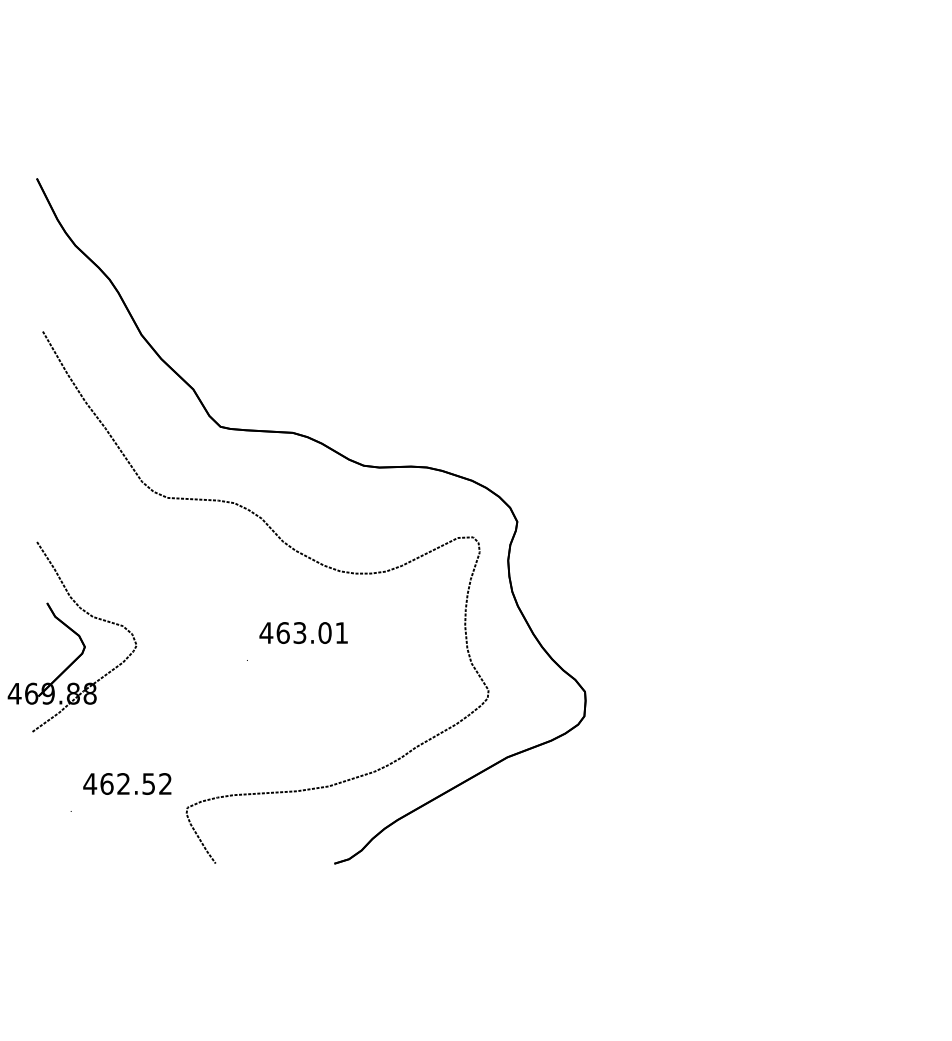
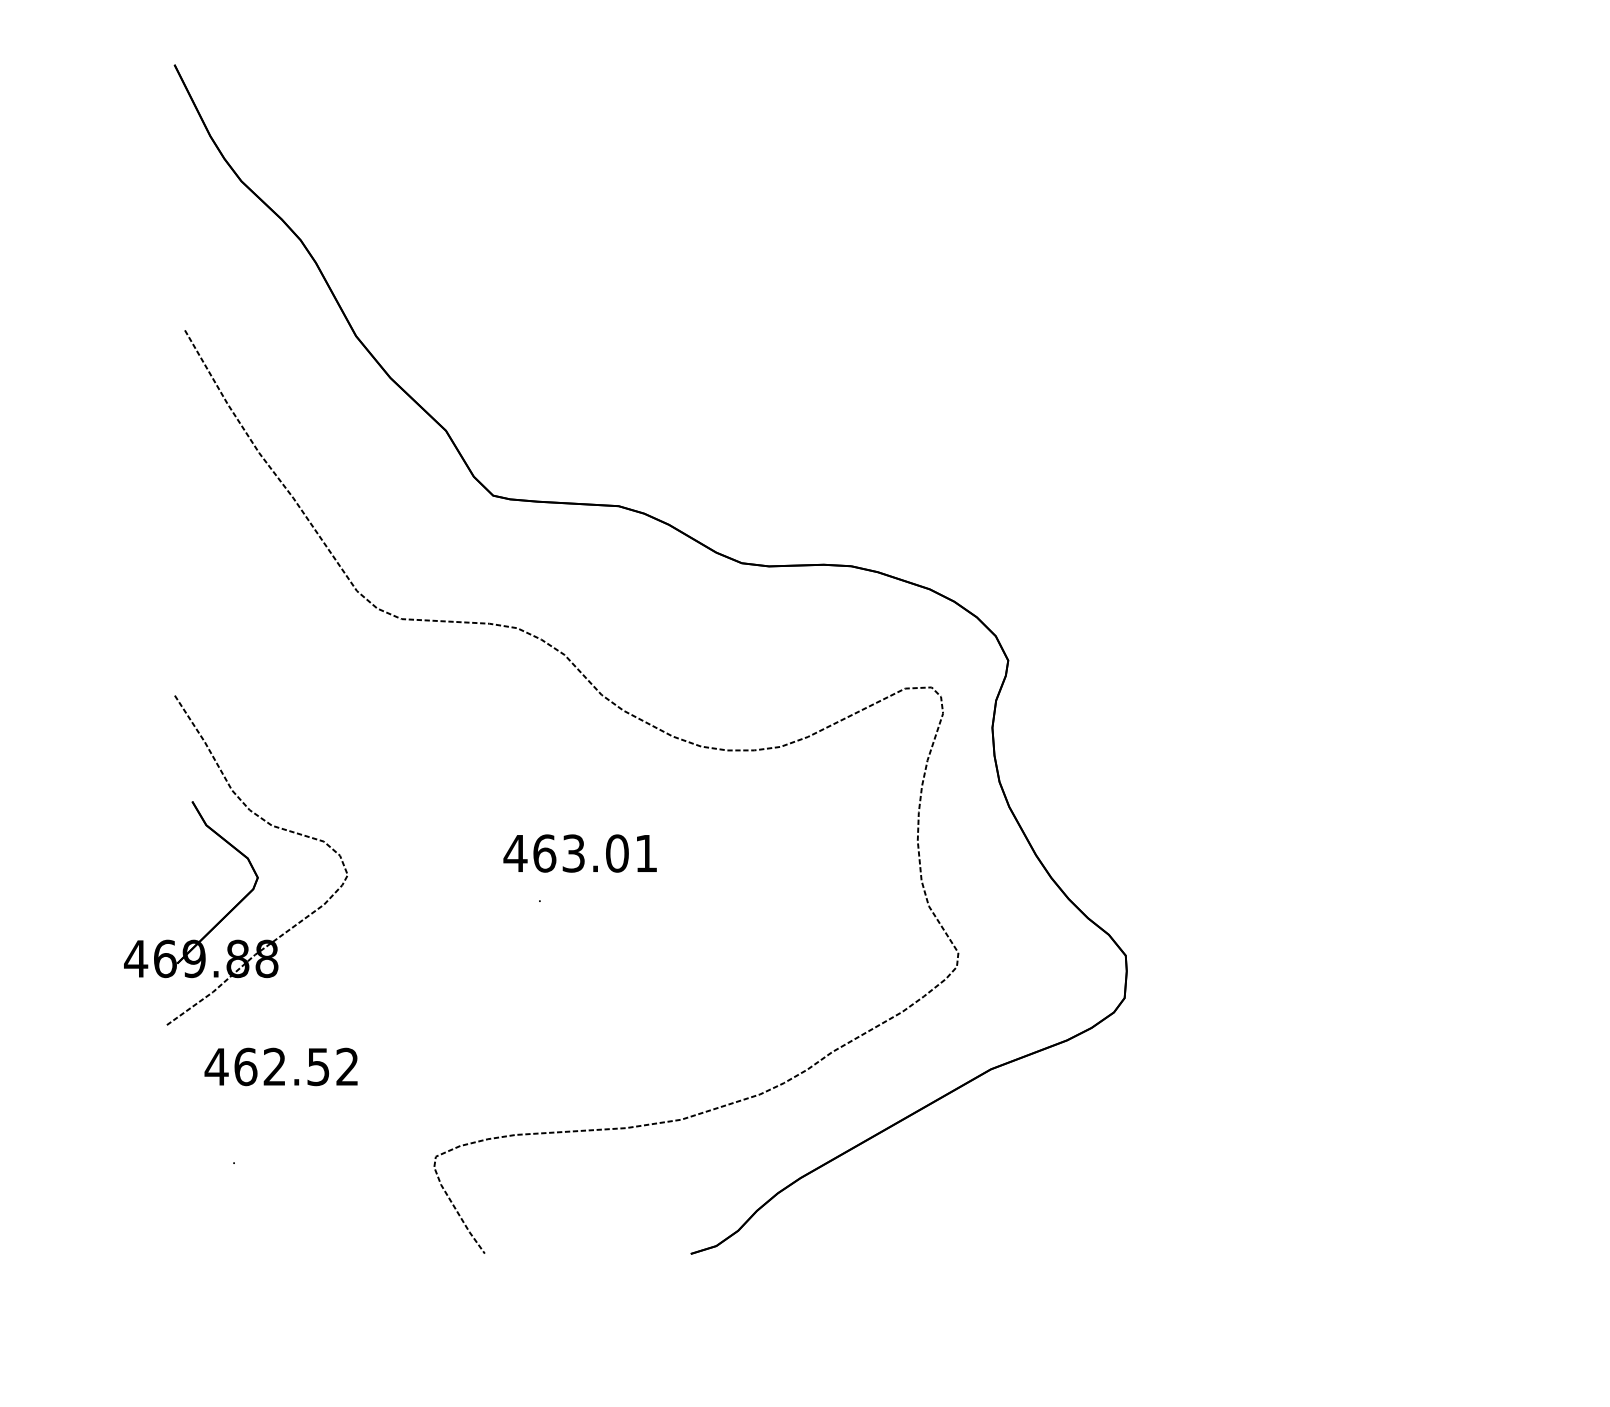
text: (303, 632) -> (579, 852), moved
text: (127, 783) -> (281, 1066), moved

